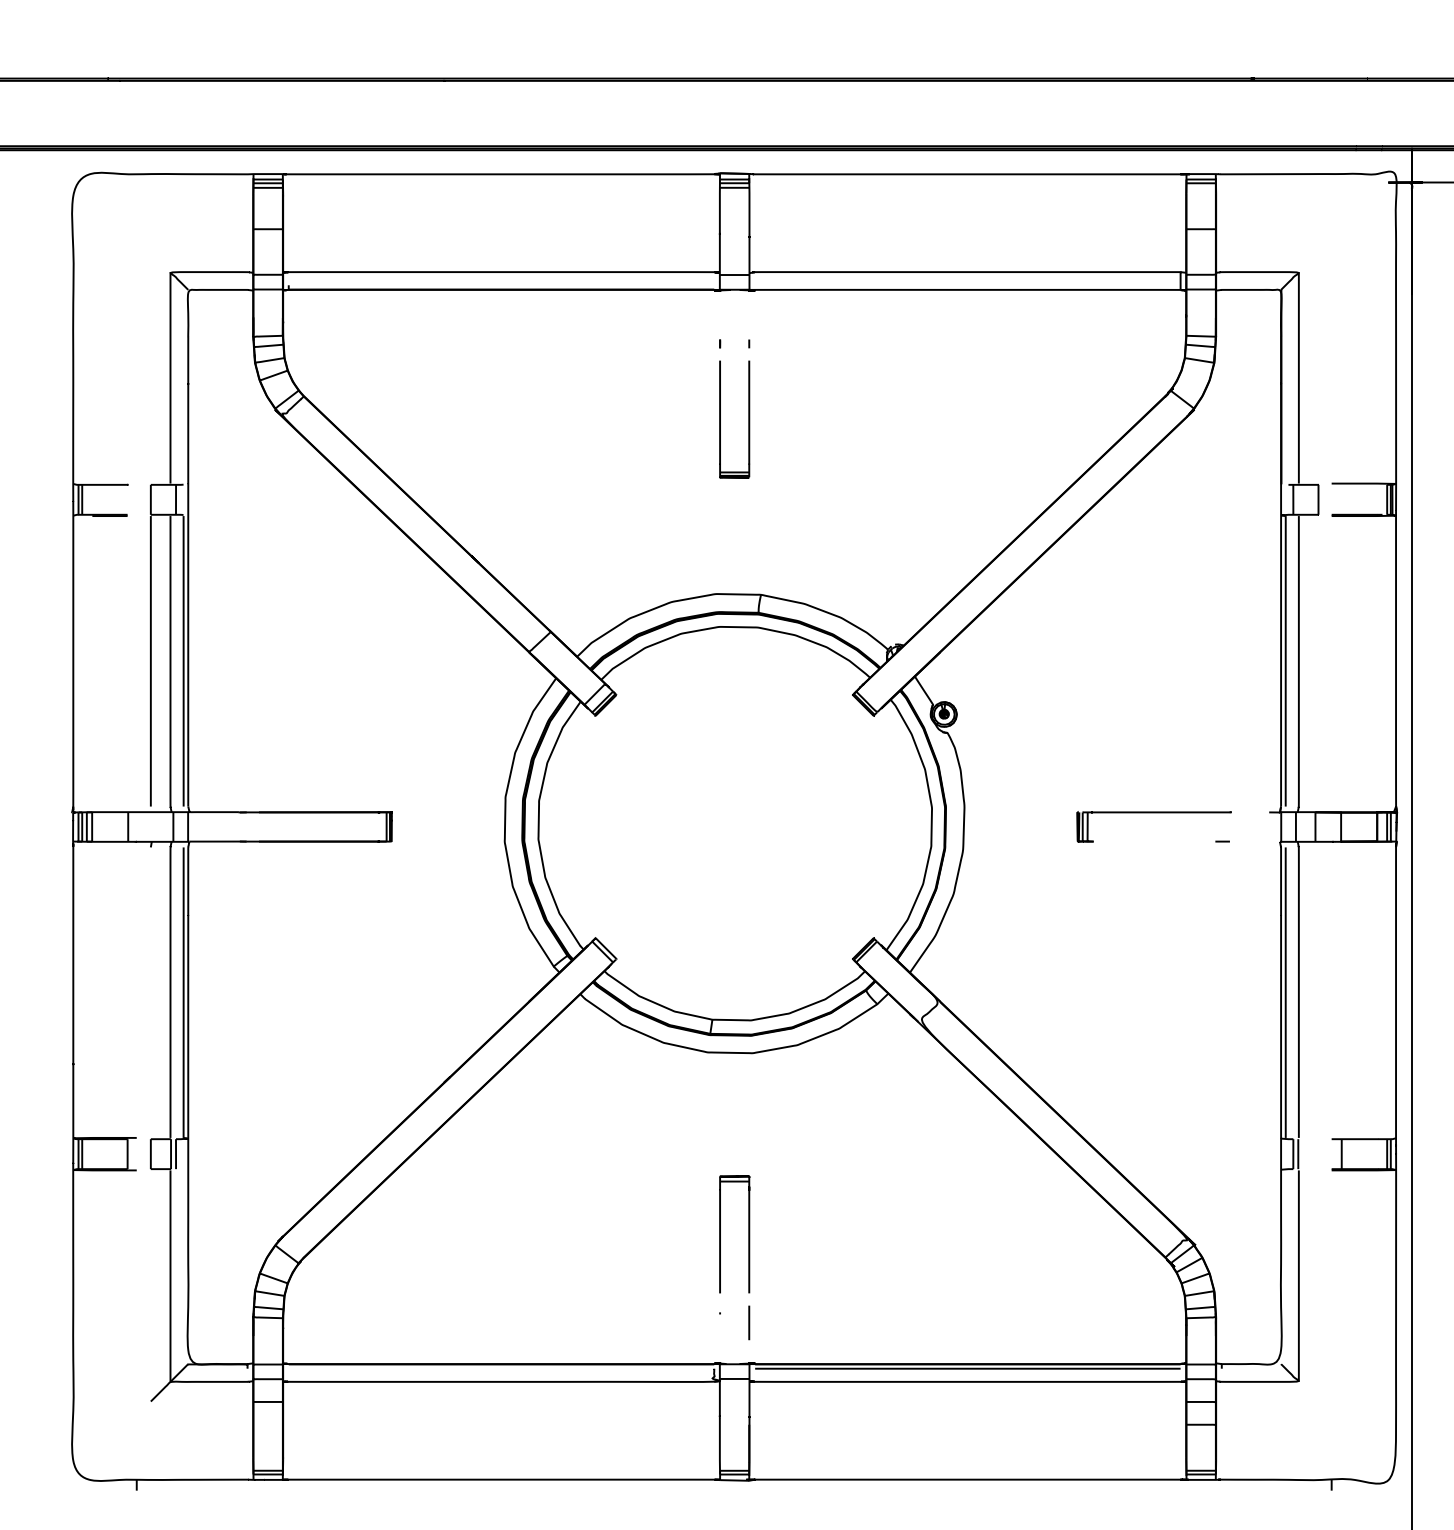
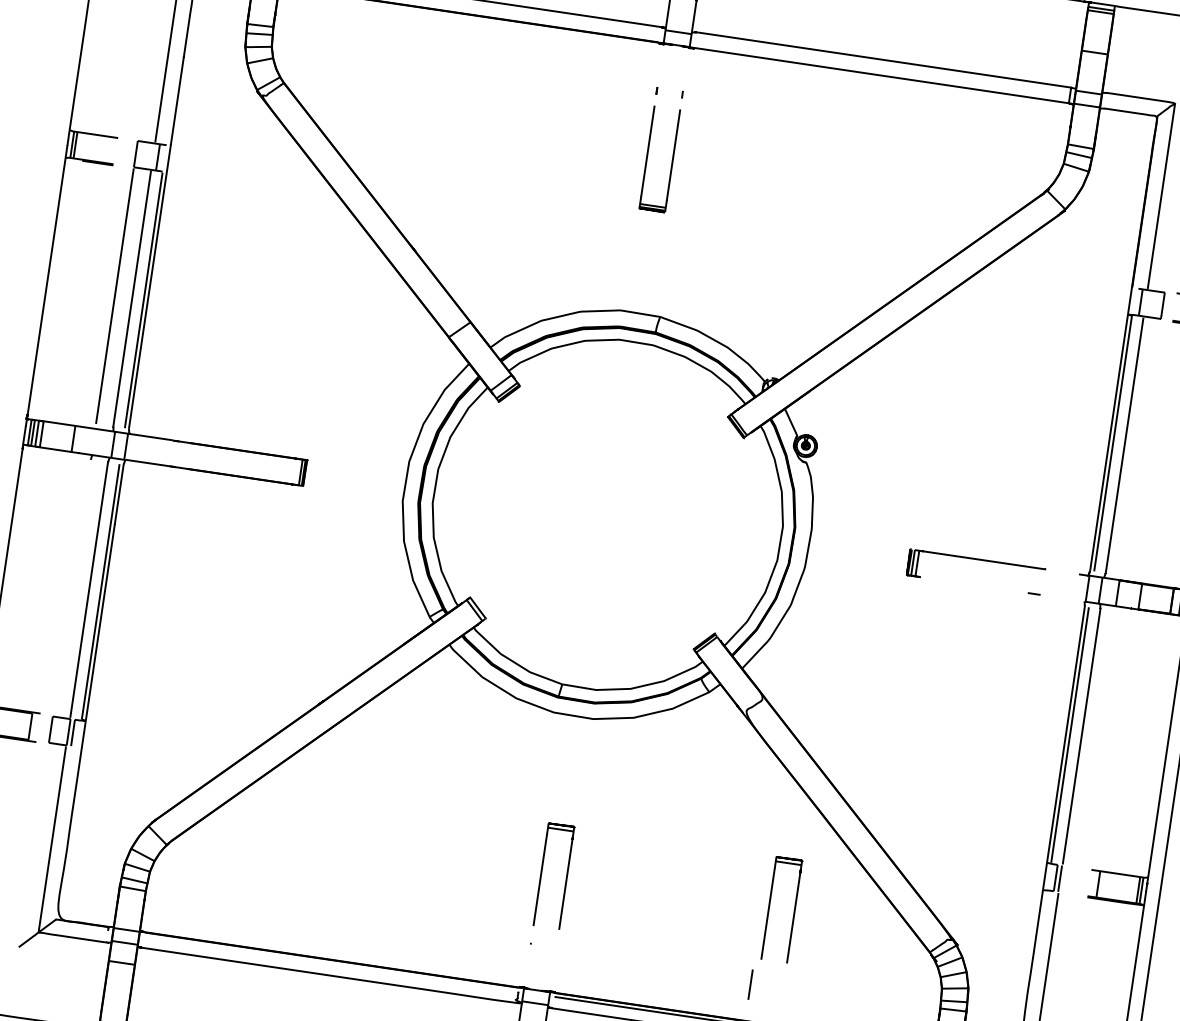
part: (979, 1234) -> (769, 907), added
line: (749, 1322) -> (750, 984), moved

